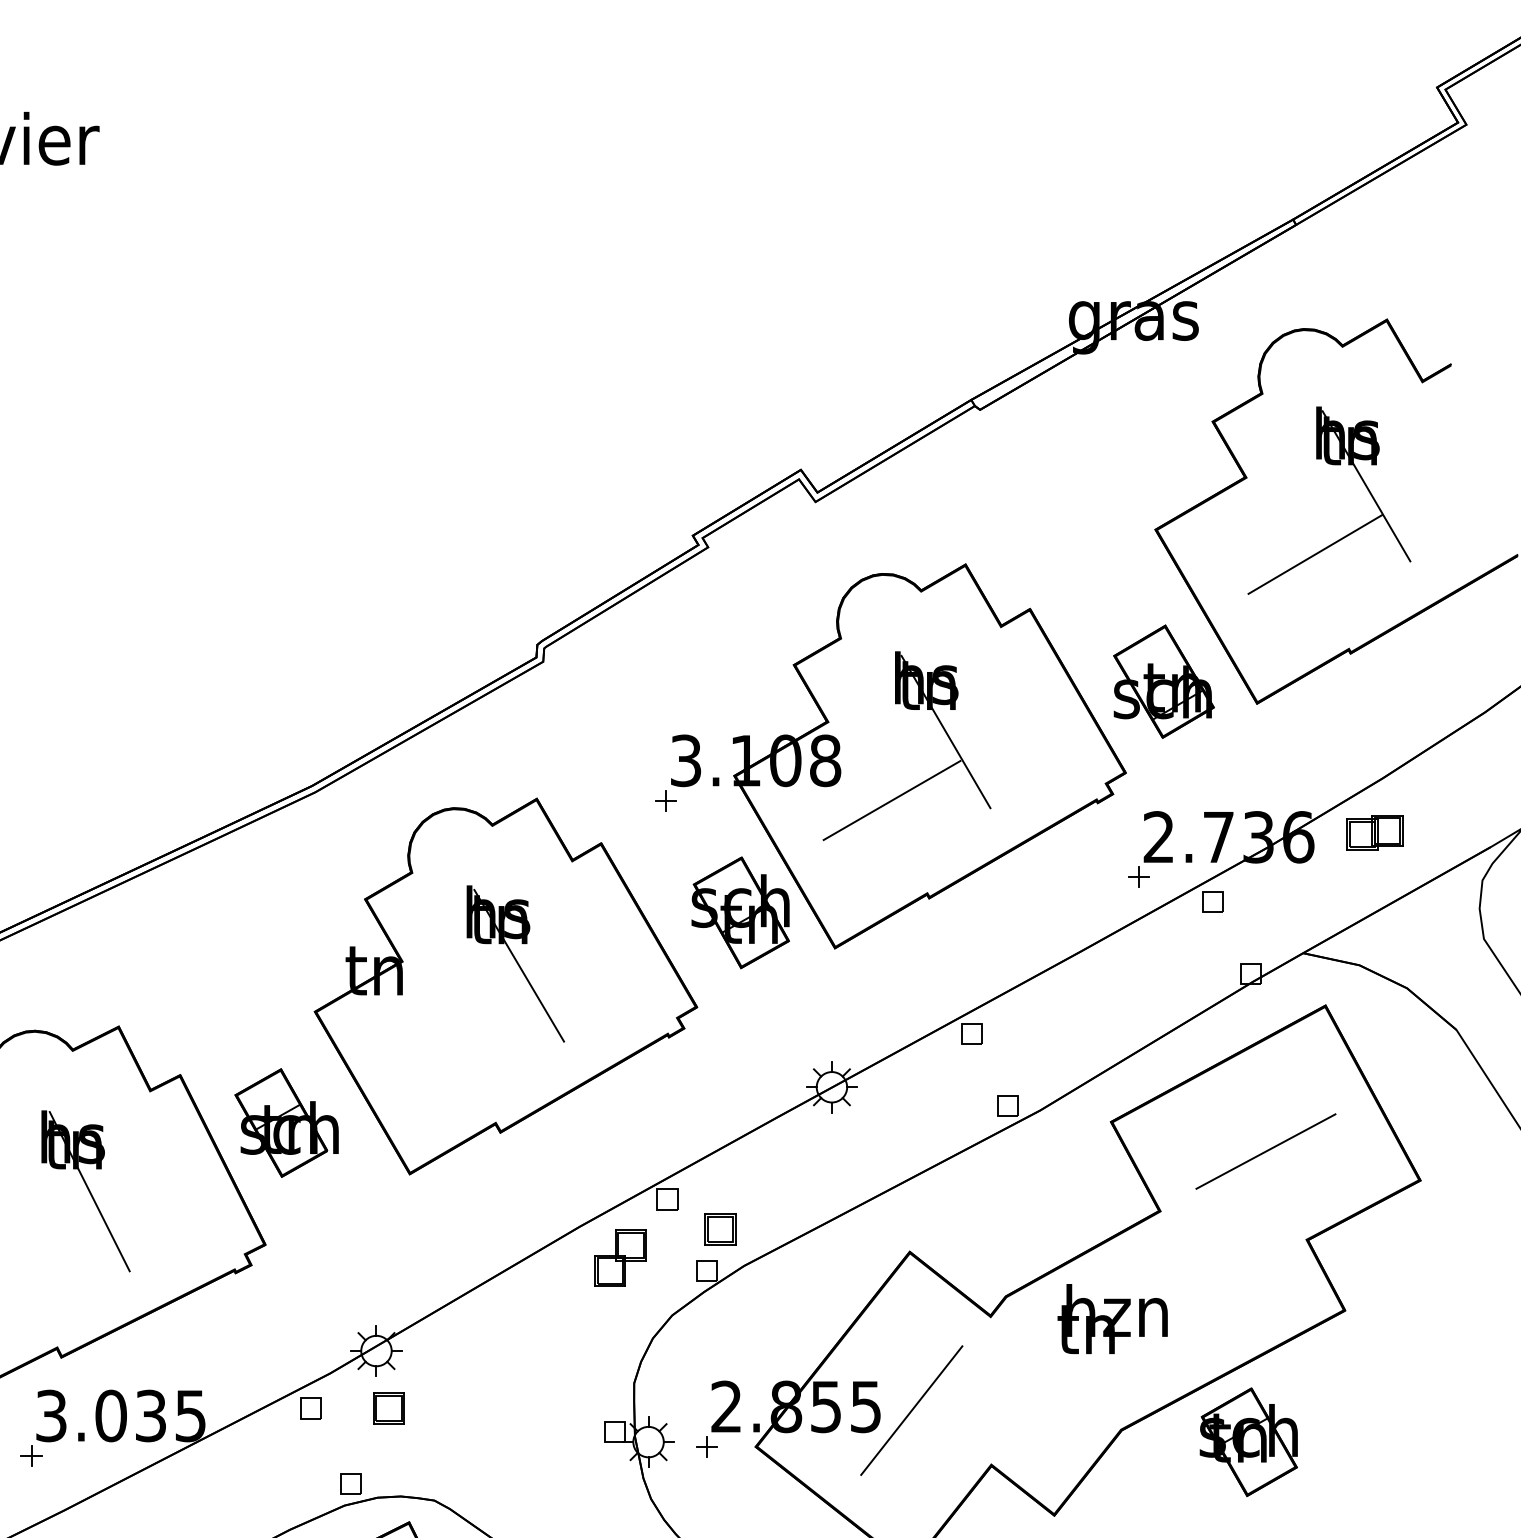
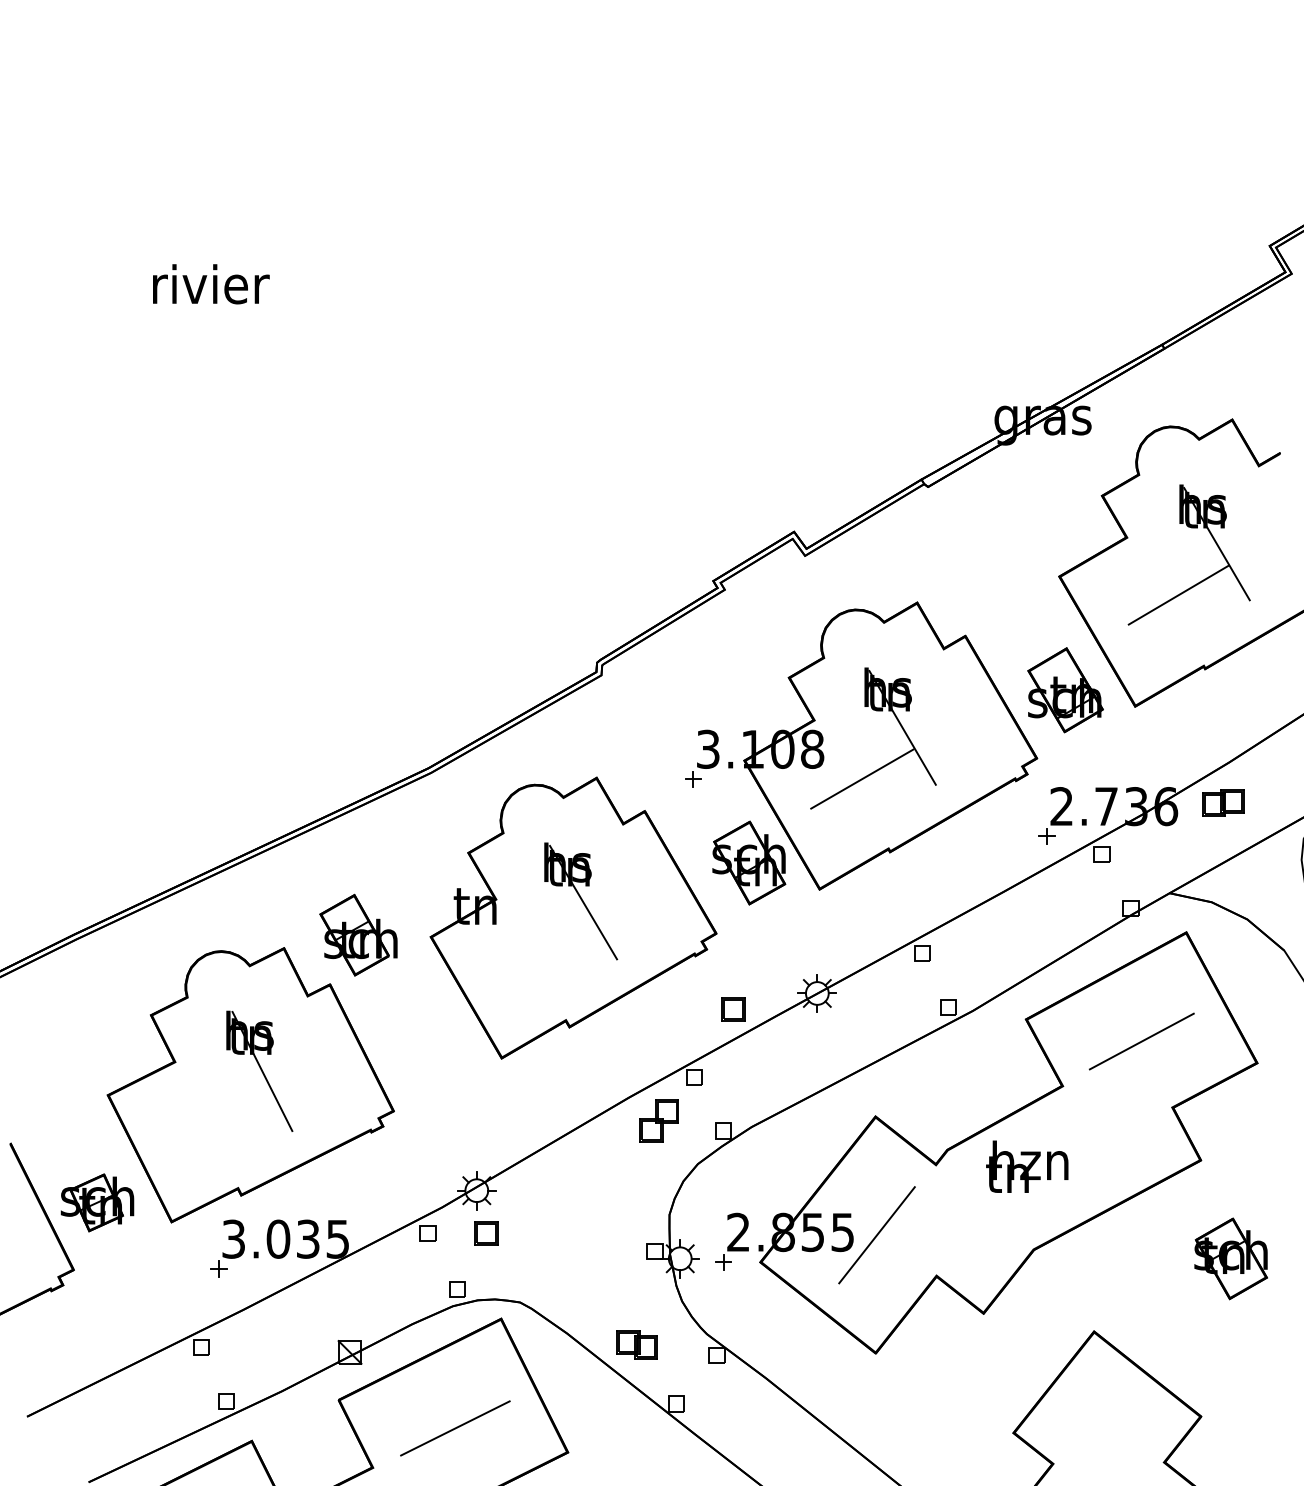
part: (286, 1122) -> (358, 934), moved
part: (719, 1229) -> (733, 1009), moved
part: (1248, 1441) -> (1230, 1258), moved

